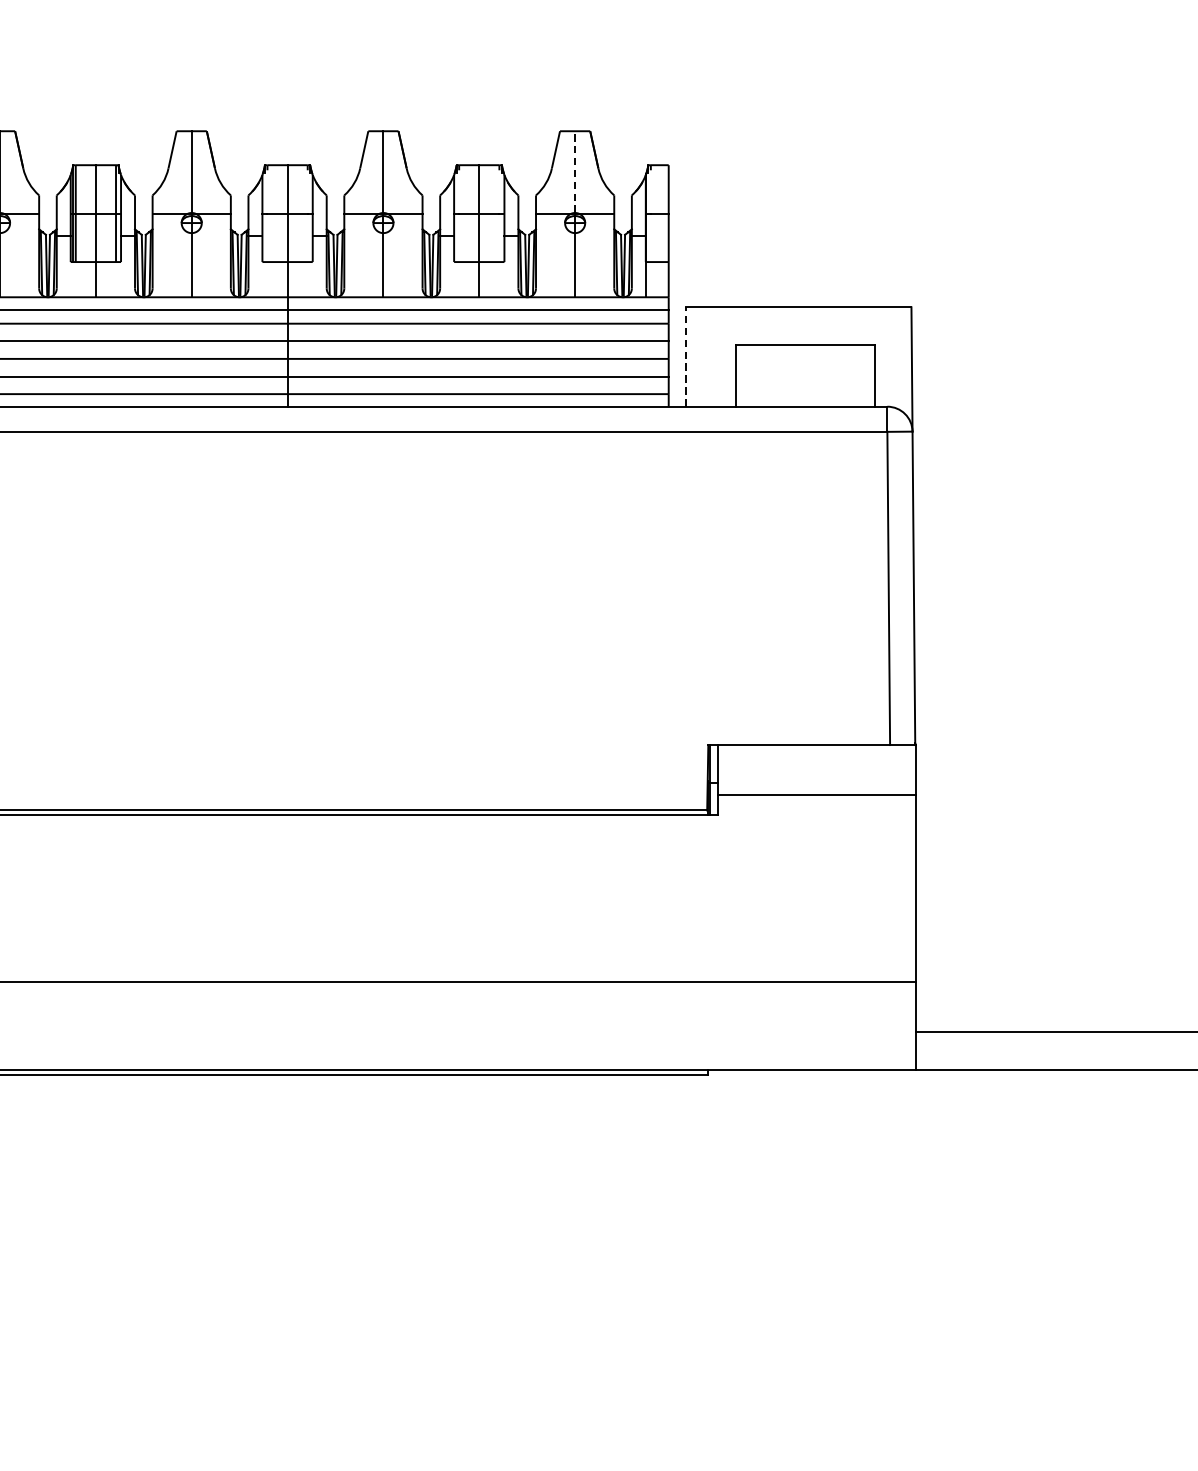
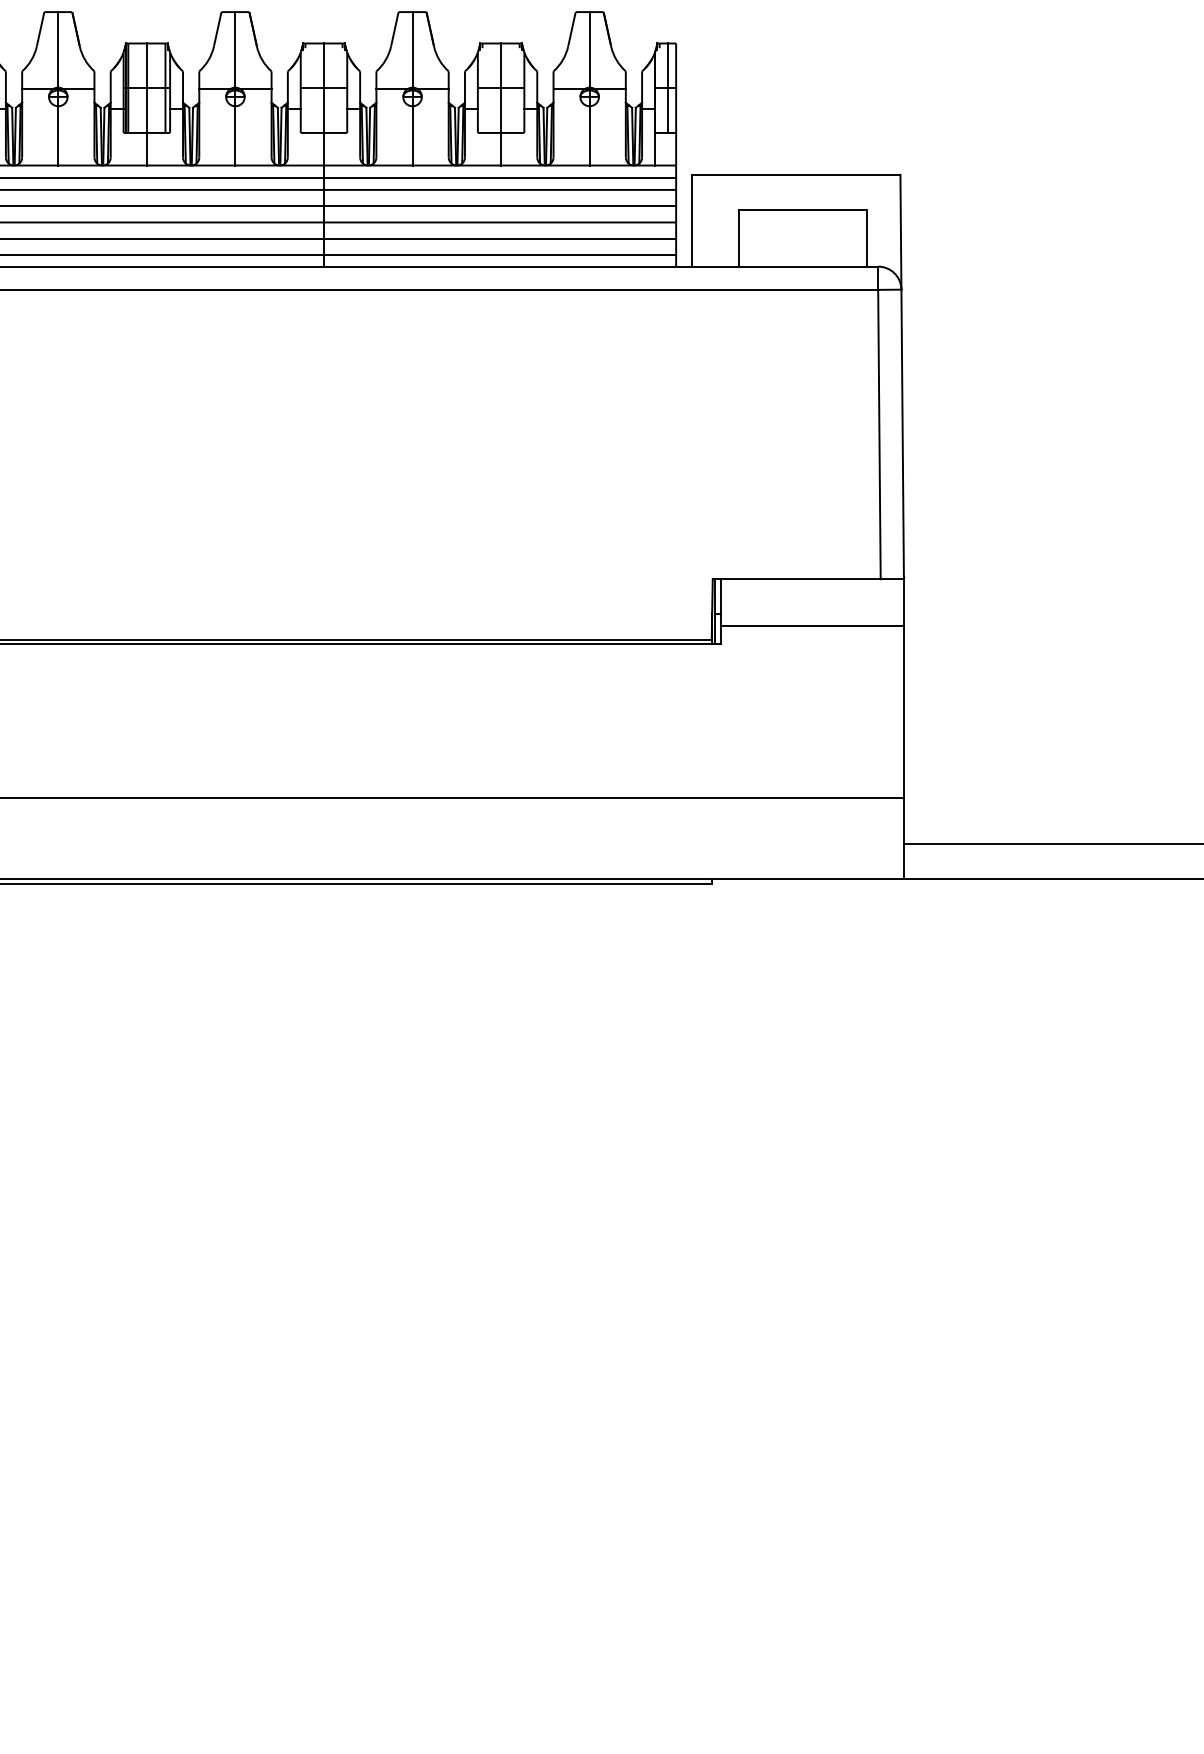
line: (574, 171) -> (589, 49), dashed -> solid
line: (659, 212) -> (667, 87), added
line: (685, 356) -> (691, 220), dashed -> solid

